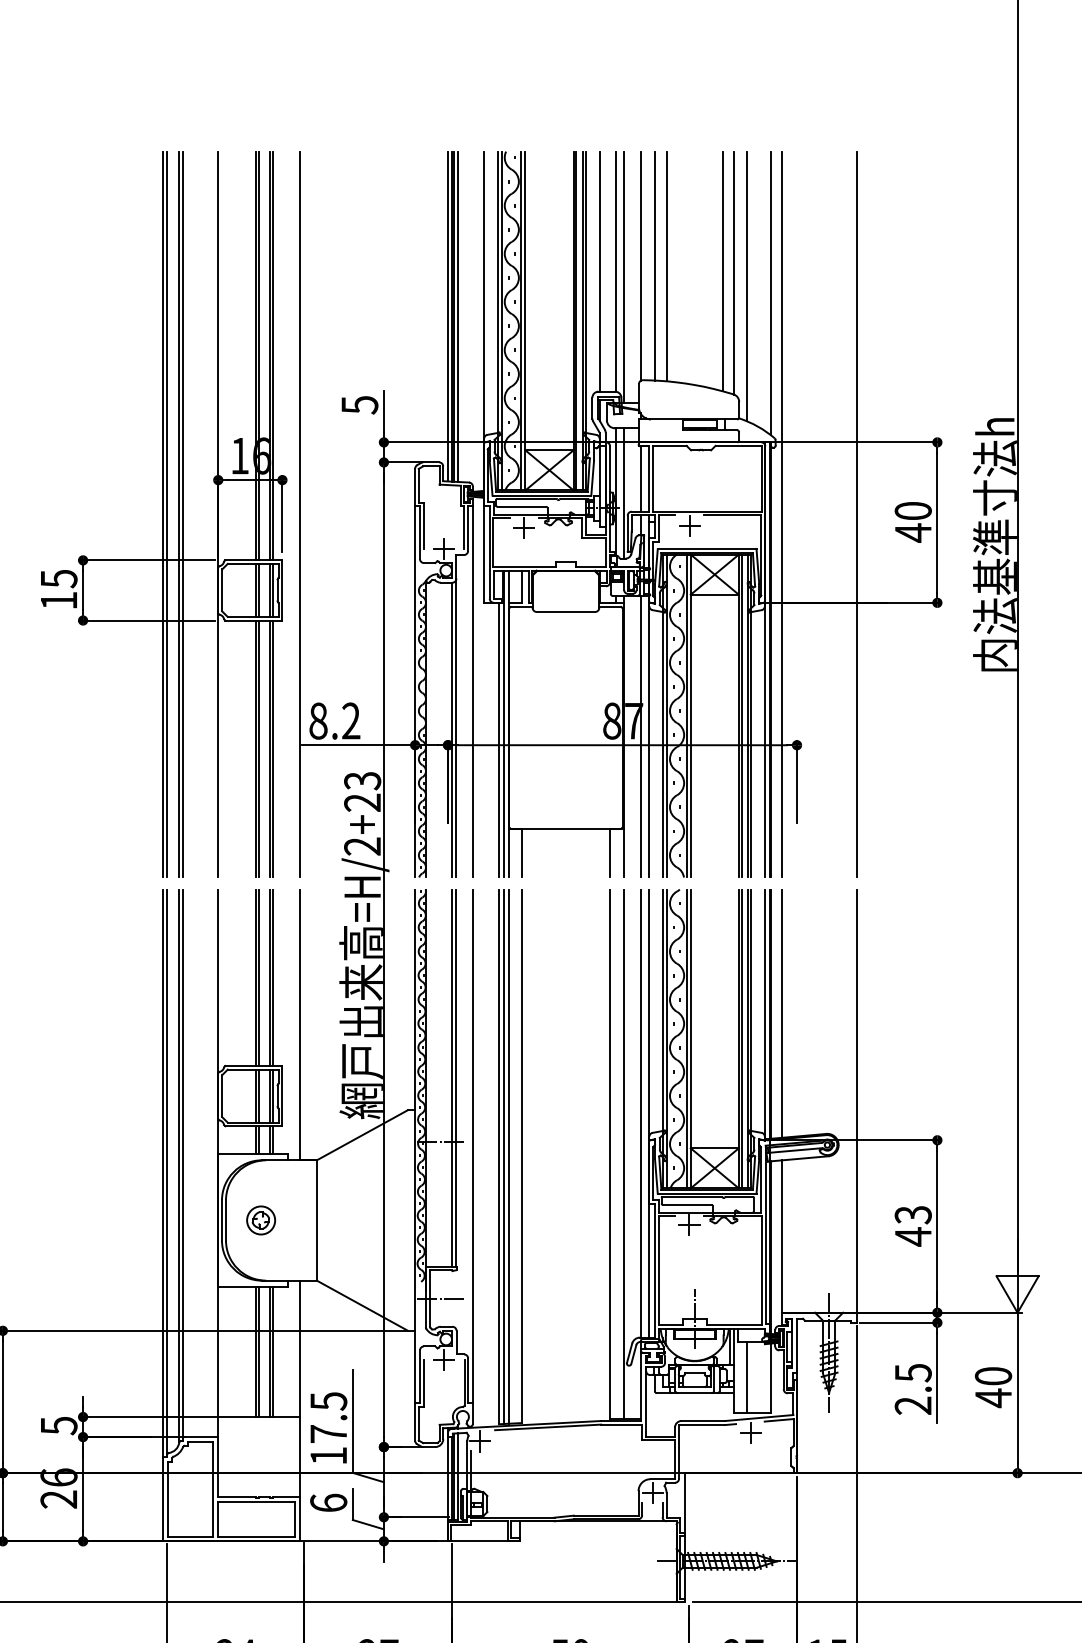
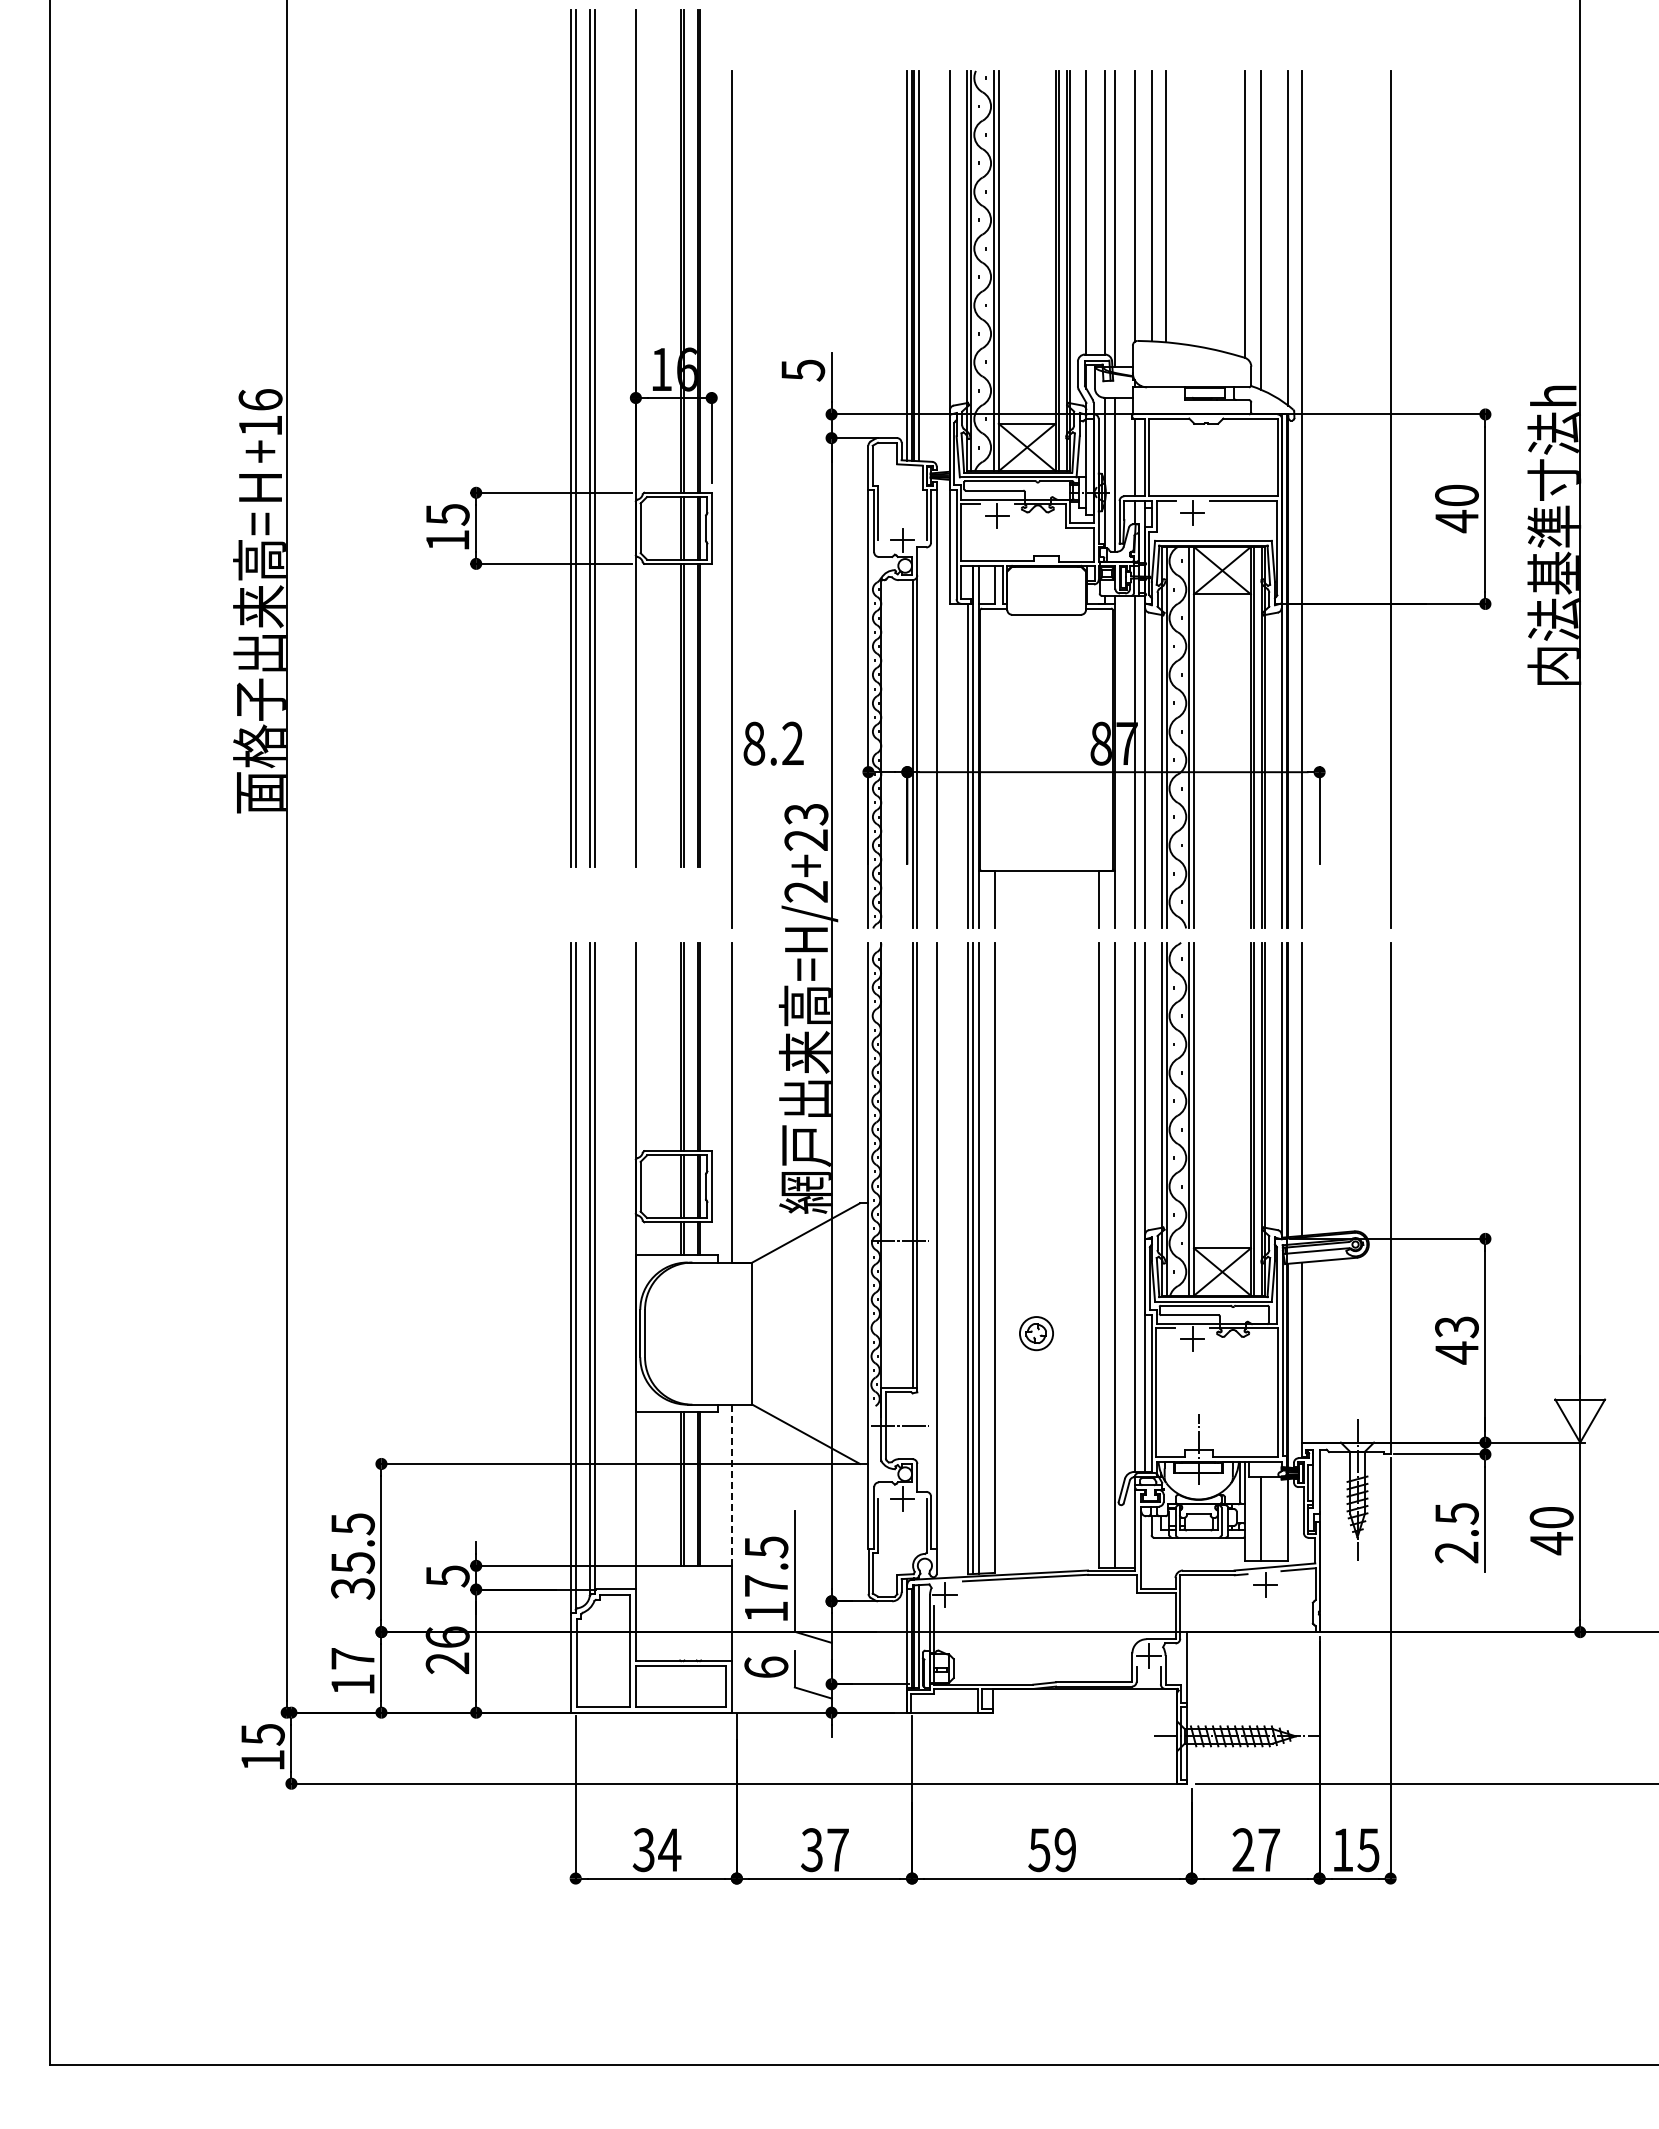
line: (722, 271) -> (1231, 212), removed
part: (163, 514) -> (571, 438), moved
line: (358, 745) -> (801, 772), removed
part: (261, 1220) -> (1036, 1333), moved
line: (300, 1349) -> (732, 1485), solid -> dashed

